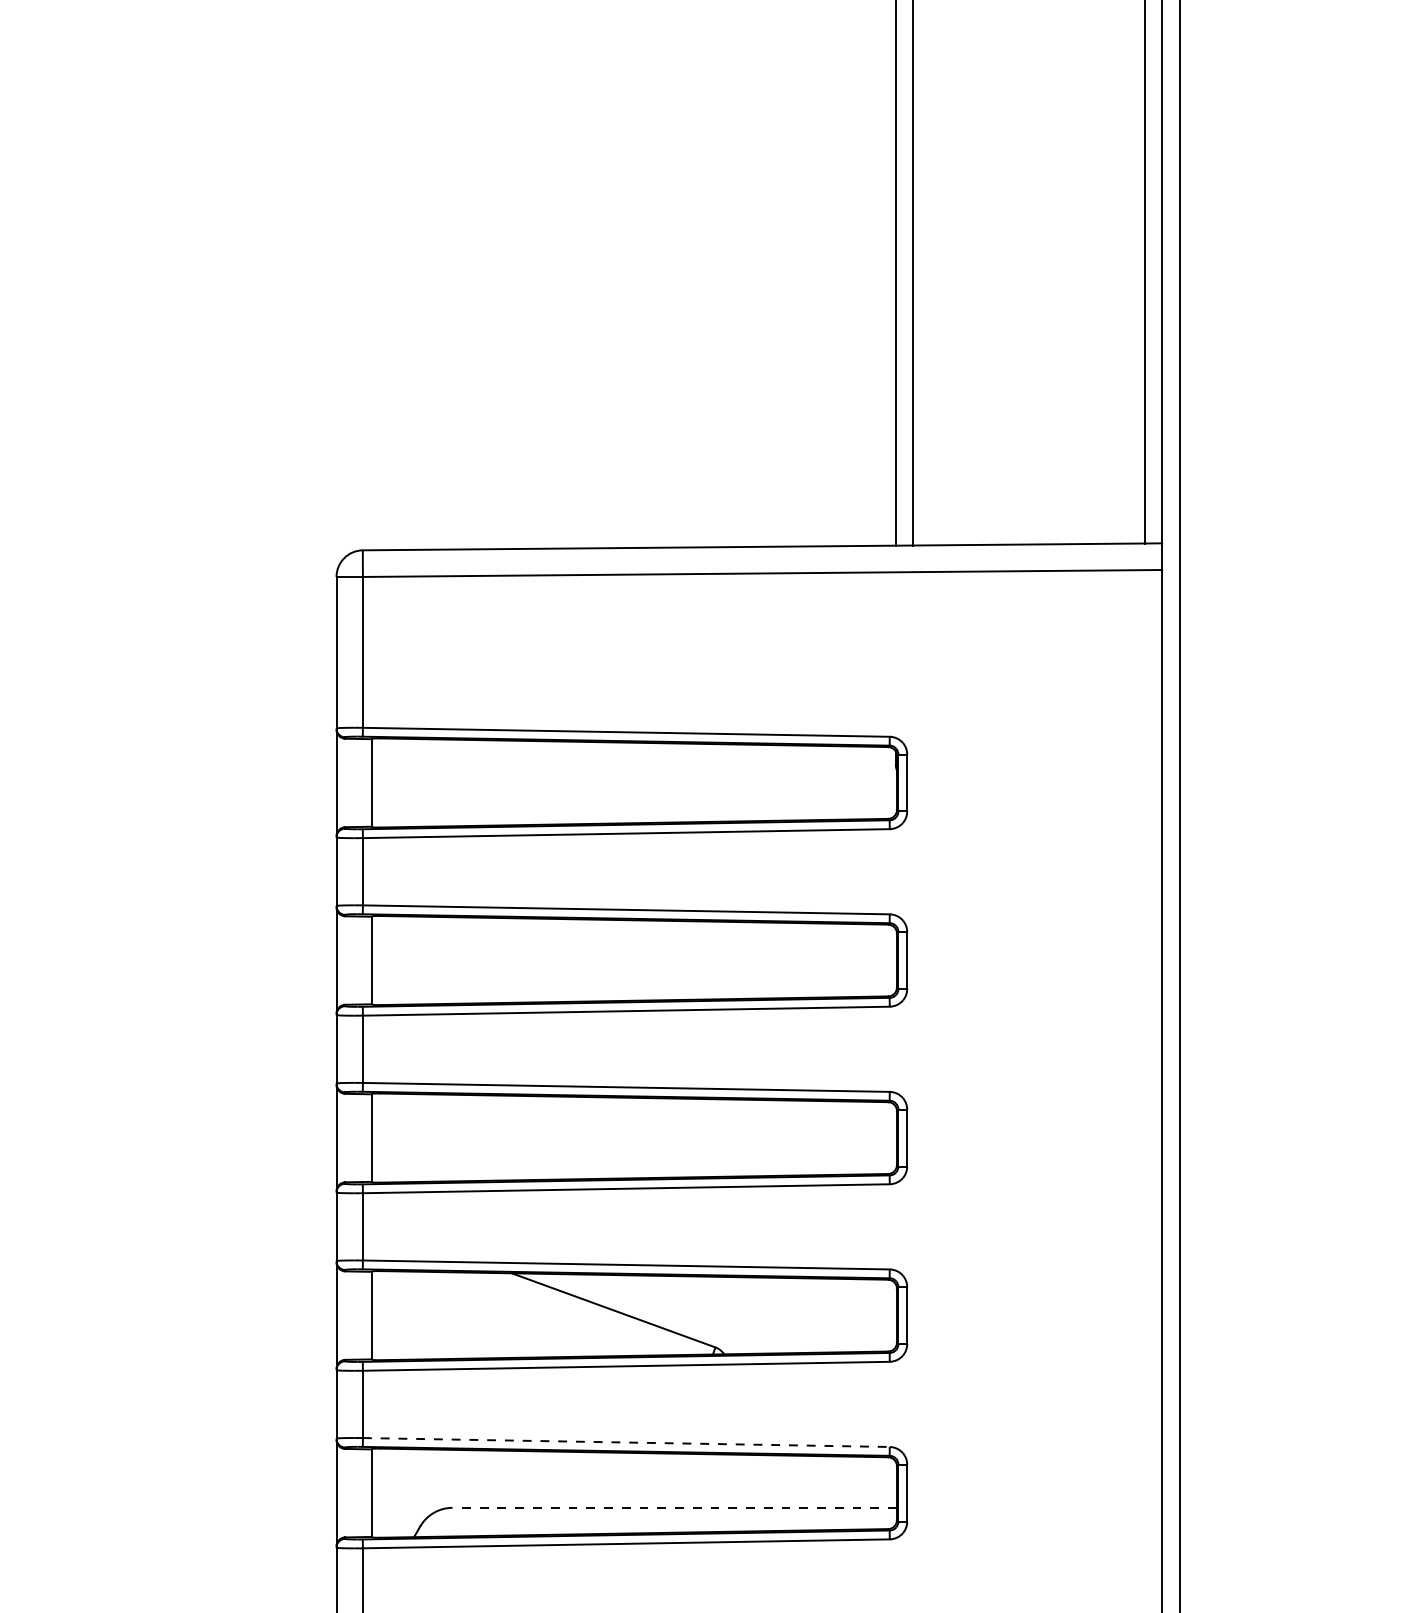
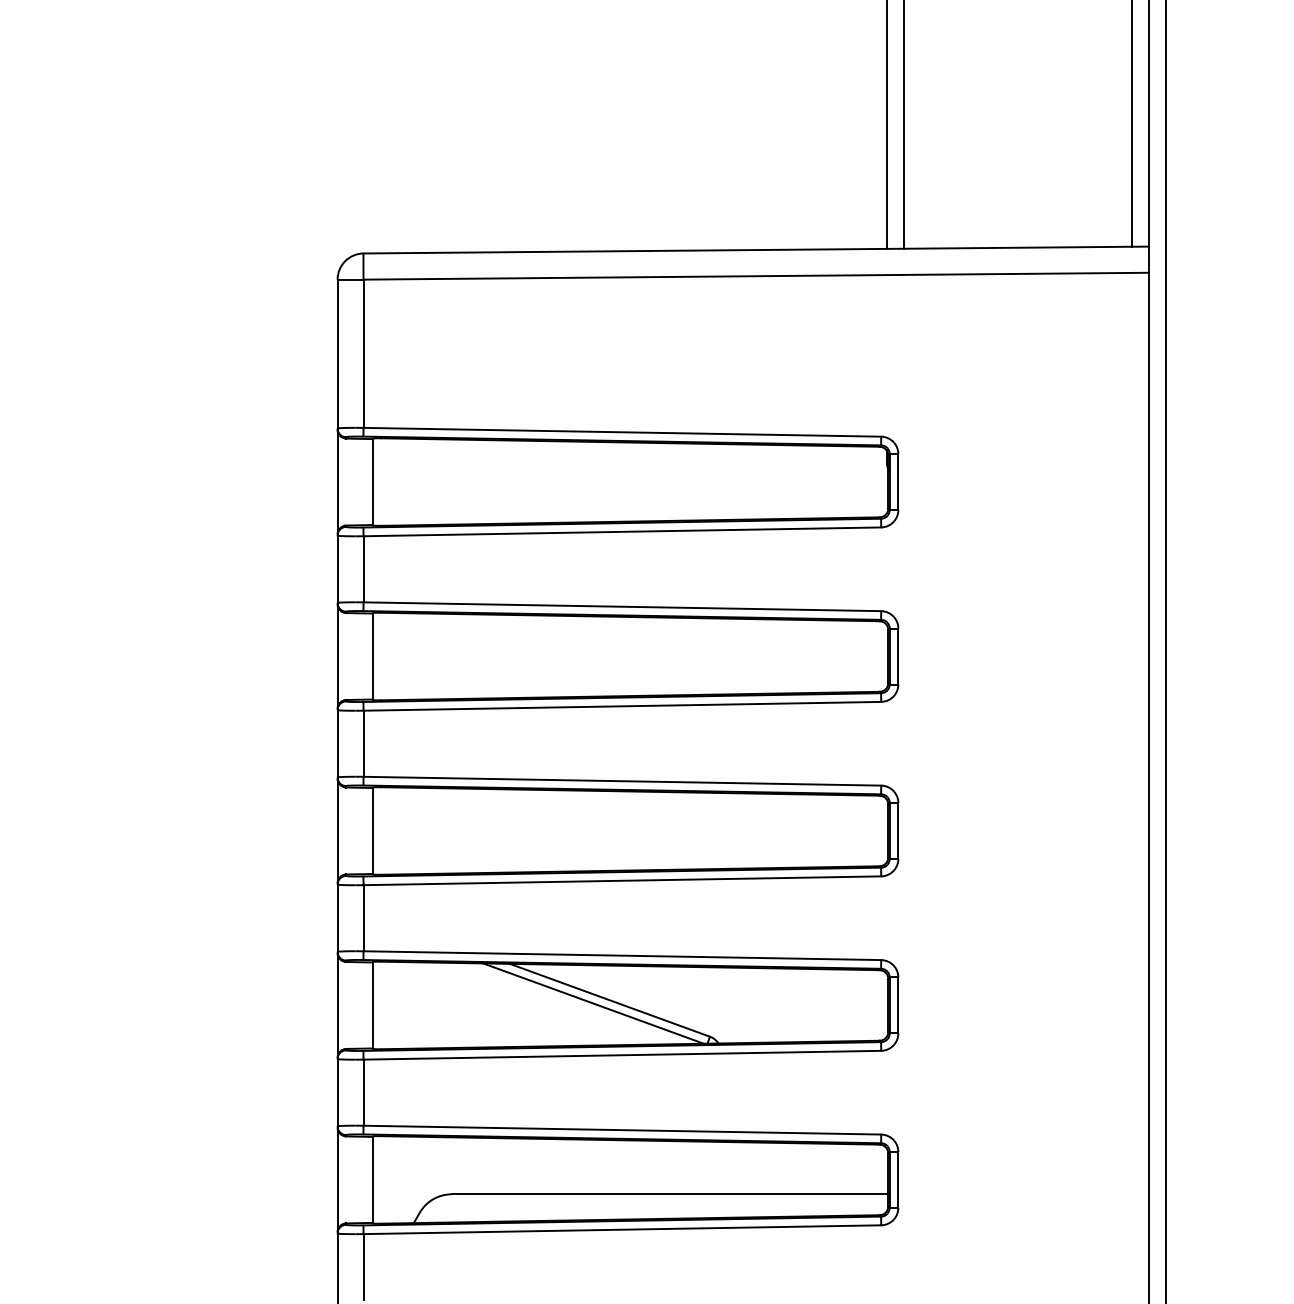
line: (596, 1313) -> (593, 1003), added
line: (626, 1442) -> (622, 1130), dashed -> solid
line: (674, 1507) -> (669, 1193), dashed -> solid

